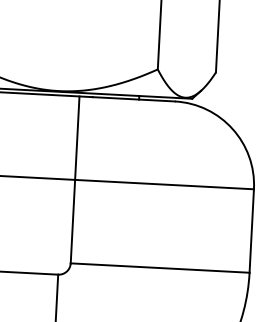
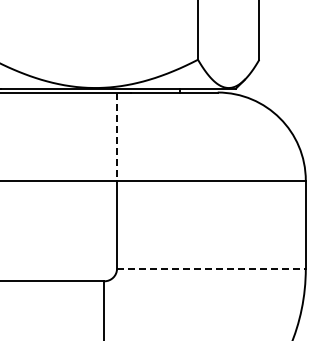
line: (77, 139) -> (117, 137), solid -> dashed
line: (160, 267) -> (211, 268), solid -> dashed

